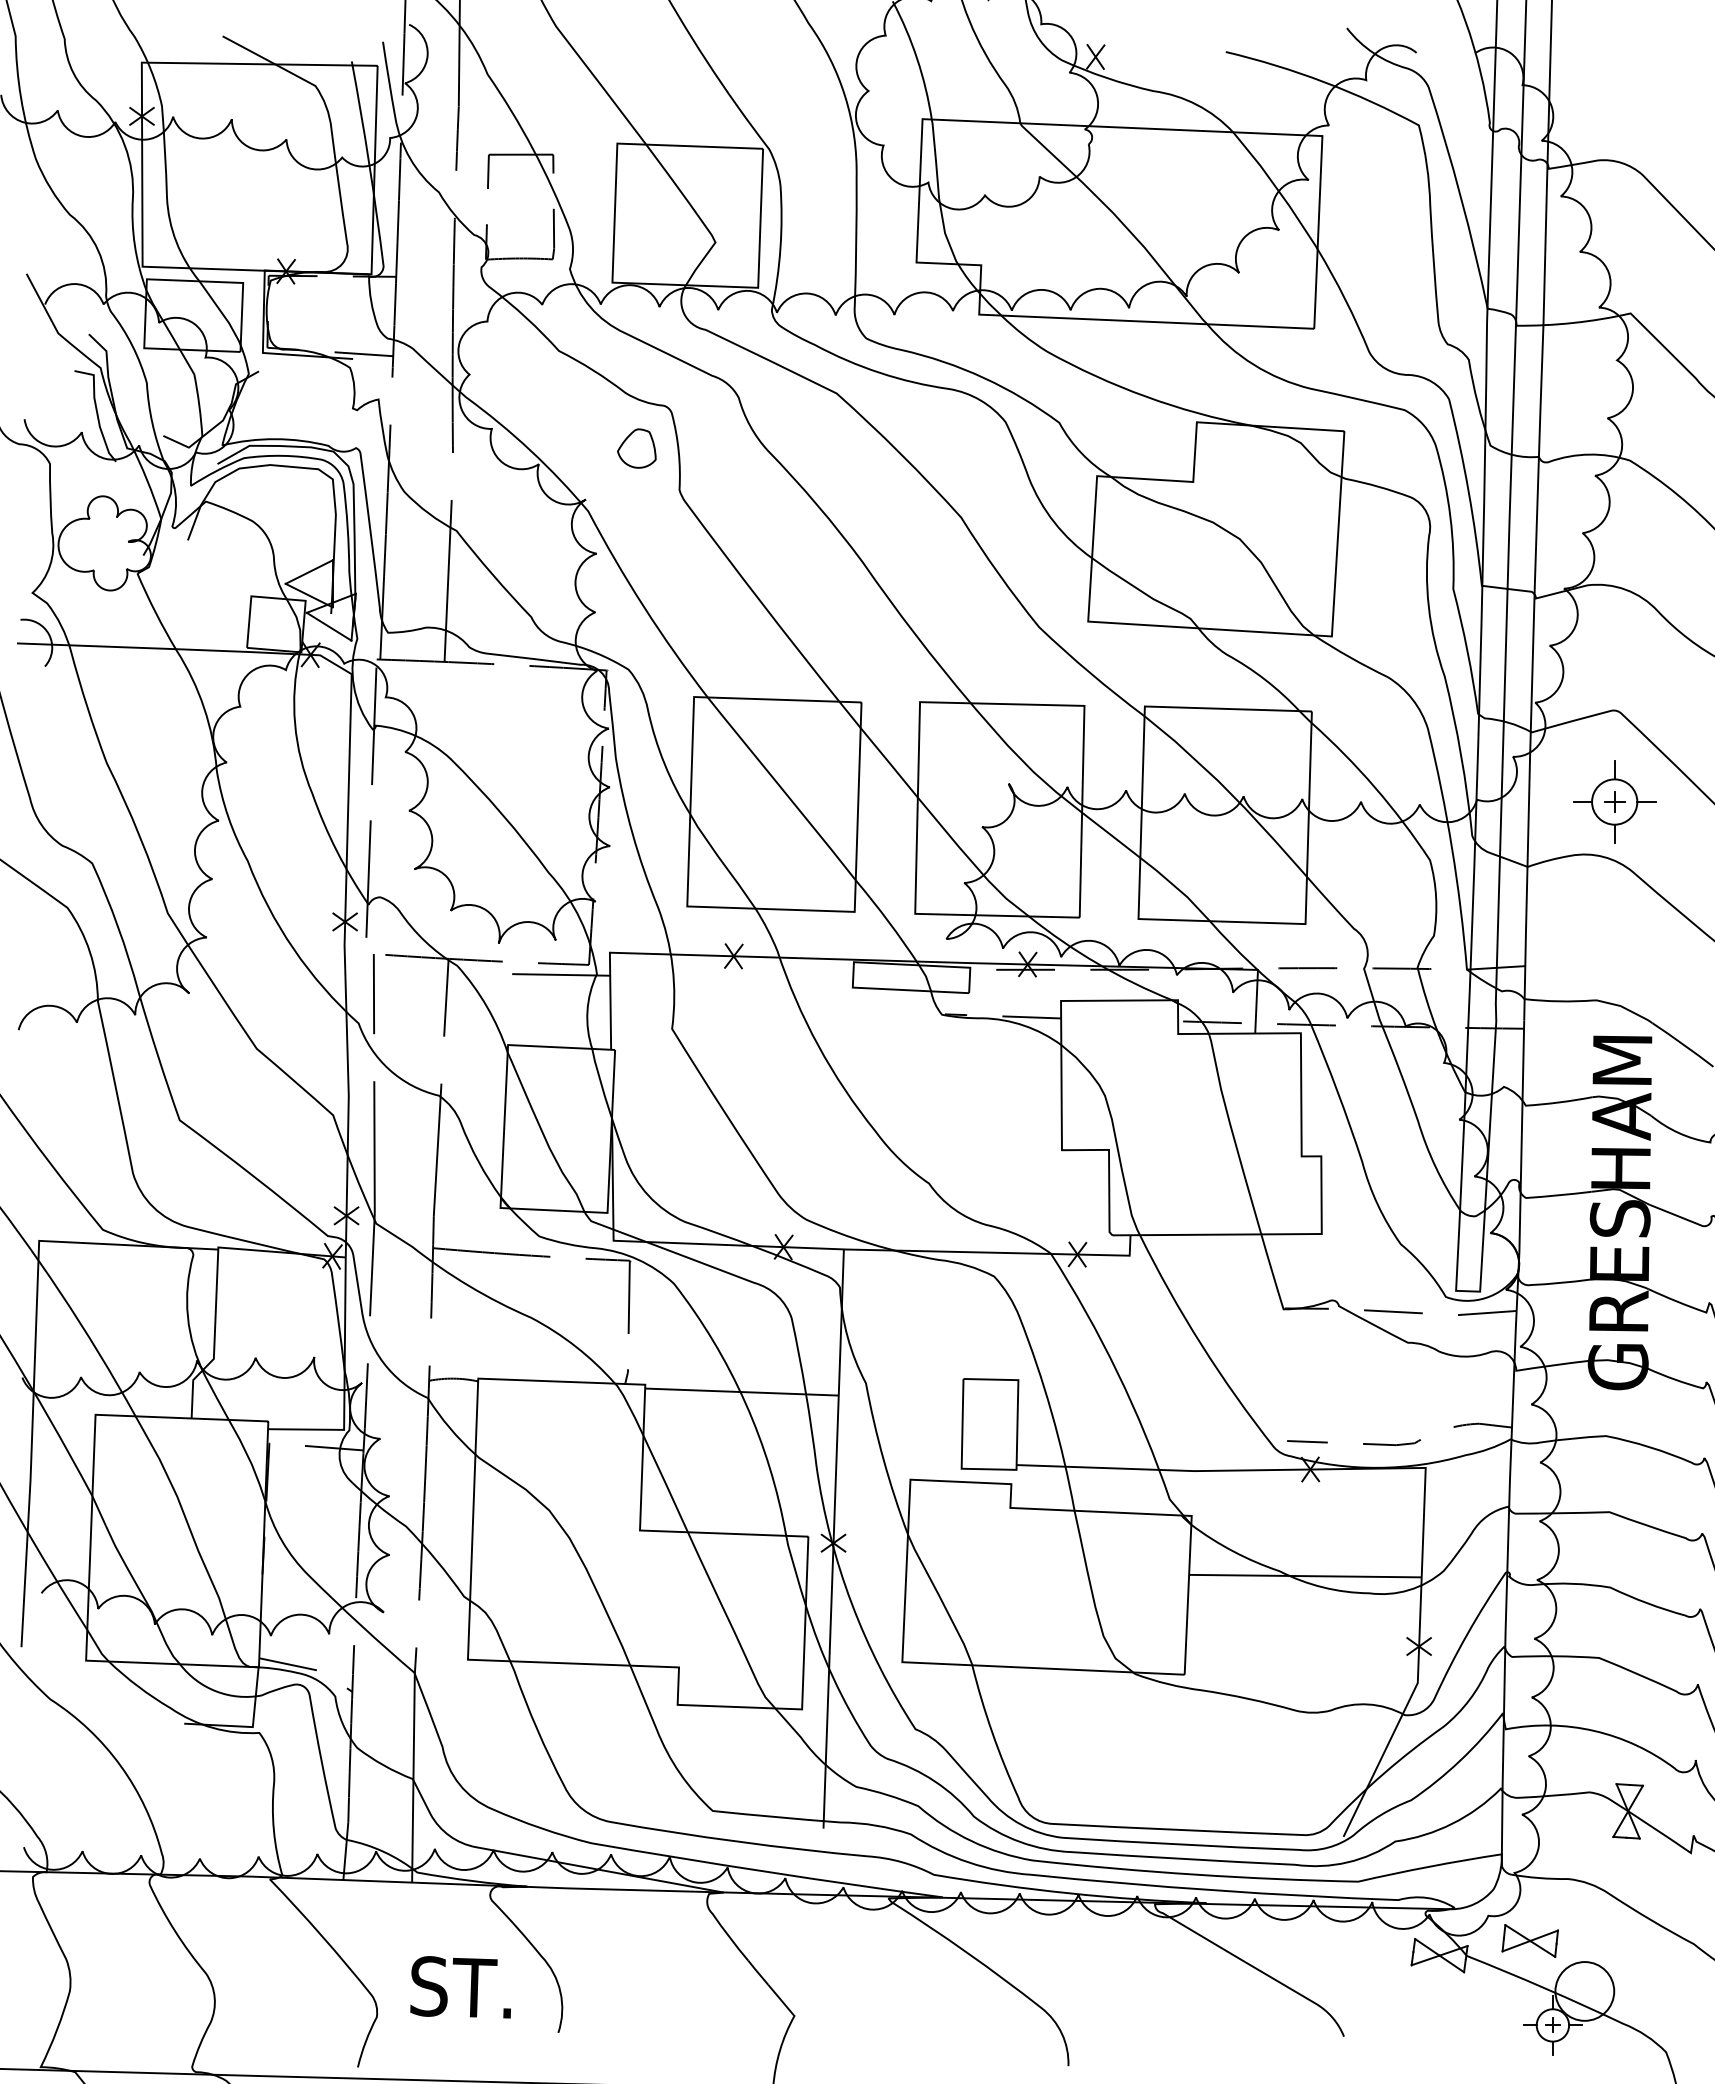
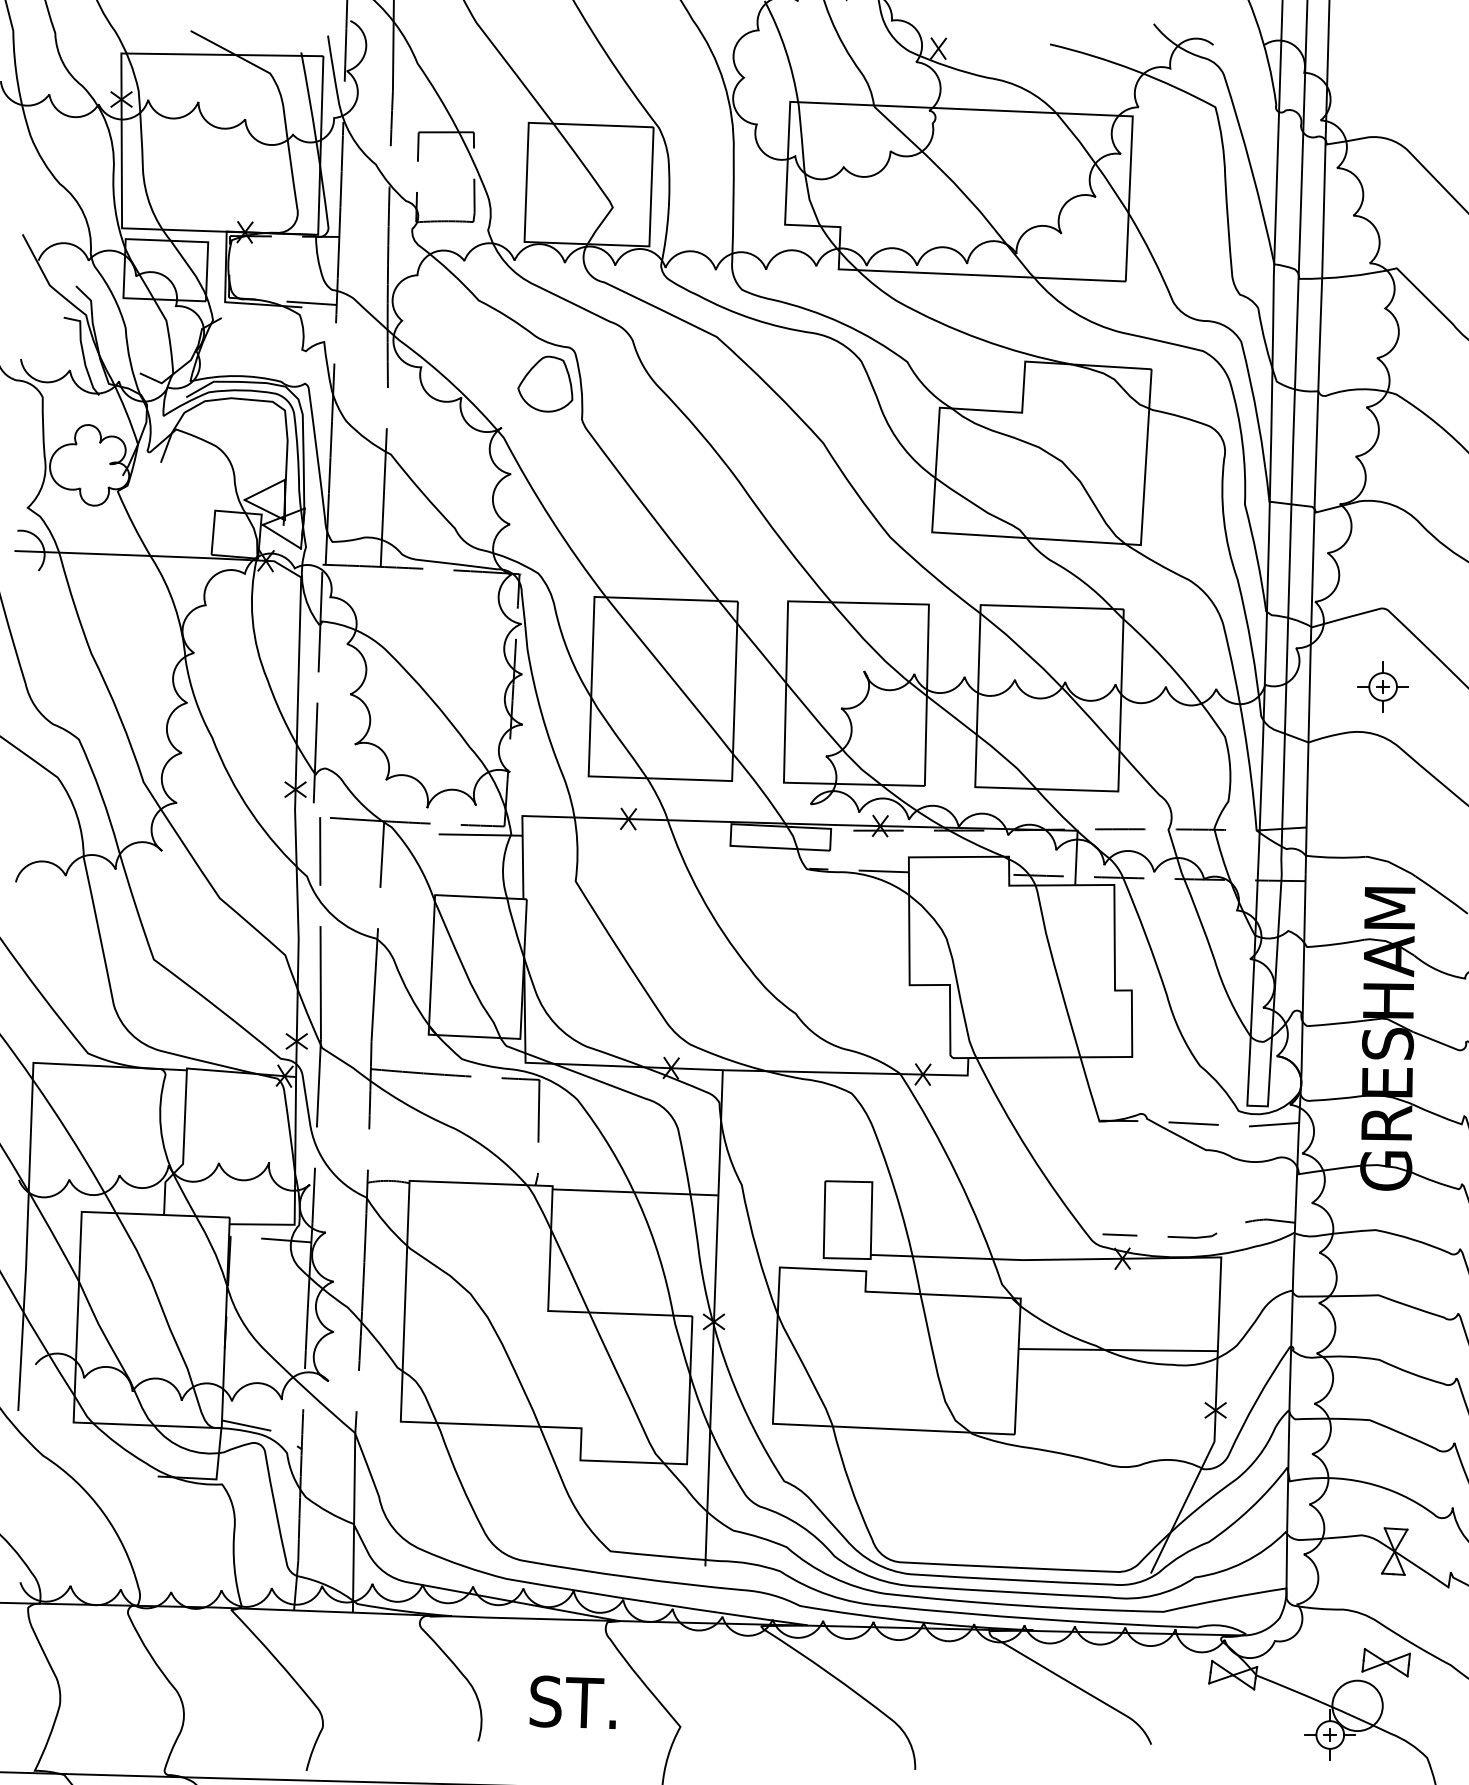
part: (636, 448) -> (545, 384), size x1.67
part: (1614, 801) -> (1383, 686), size x0.71
part: (1529, 1940) -> (1385, 1662), moved
text: (460, 1987) -> (572, 1702), moved

